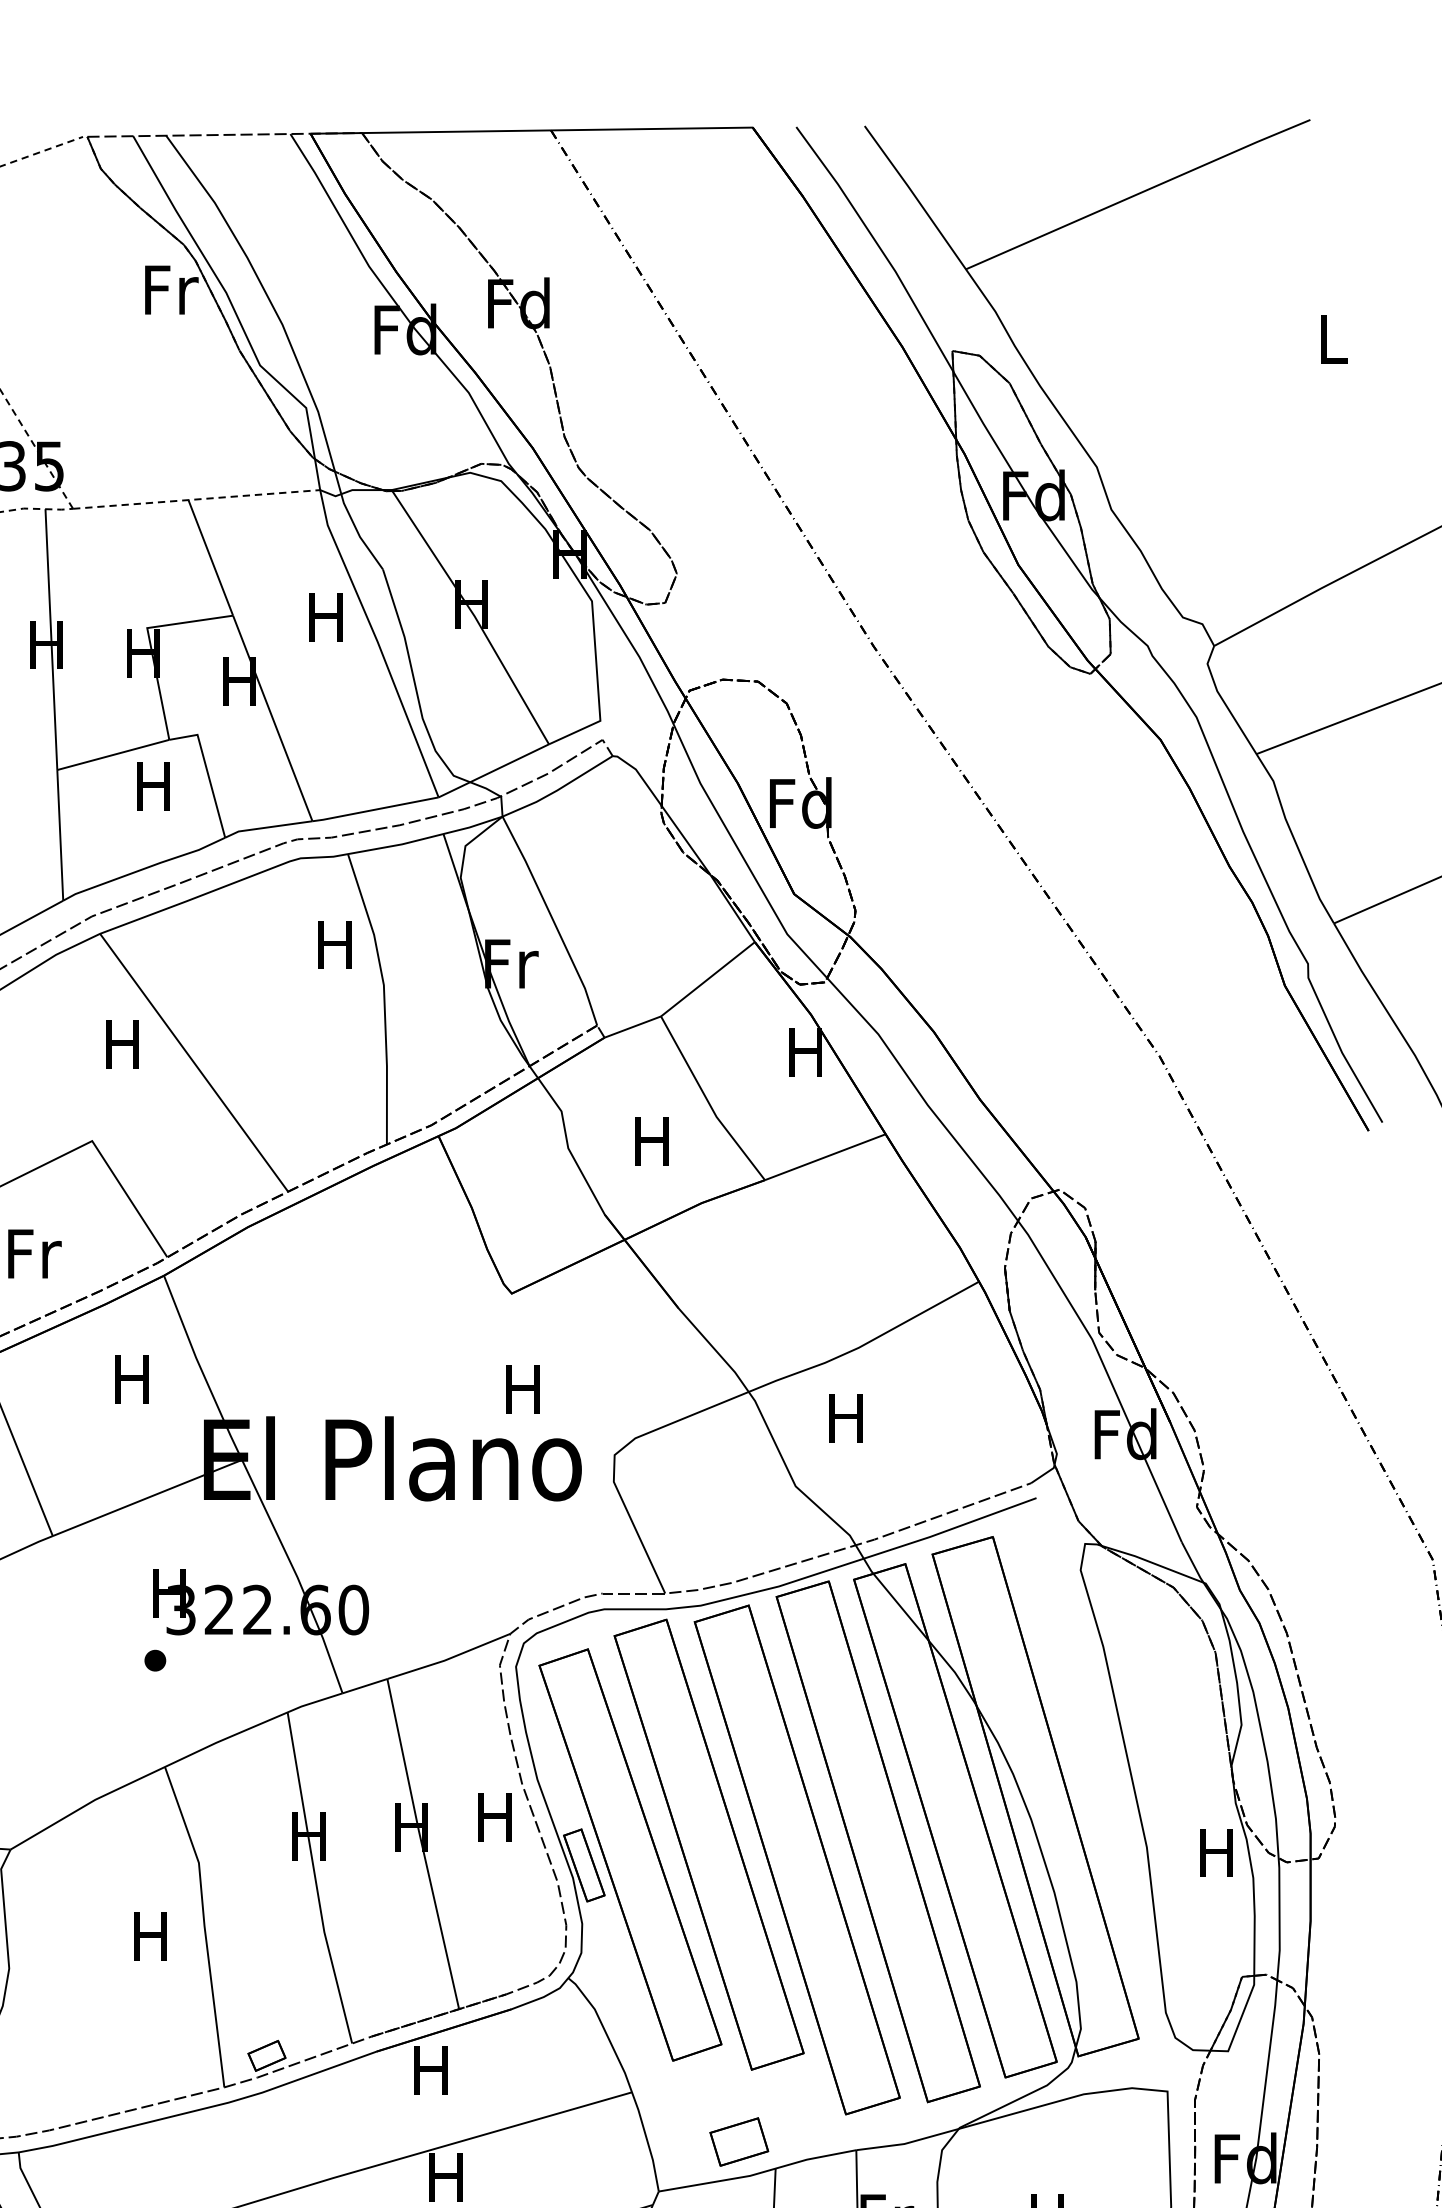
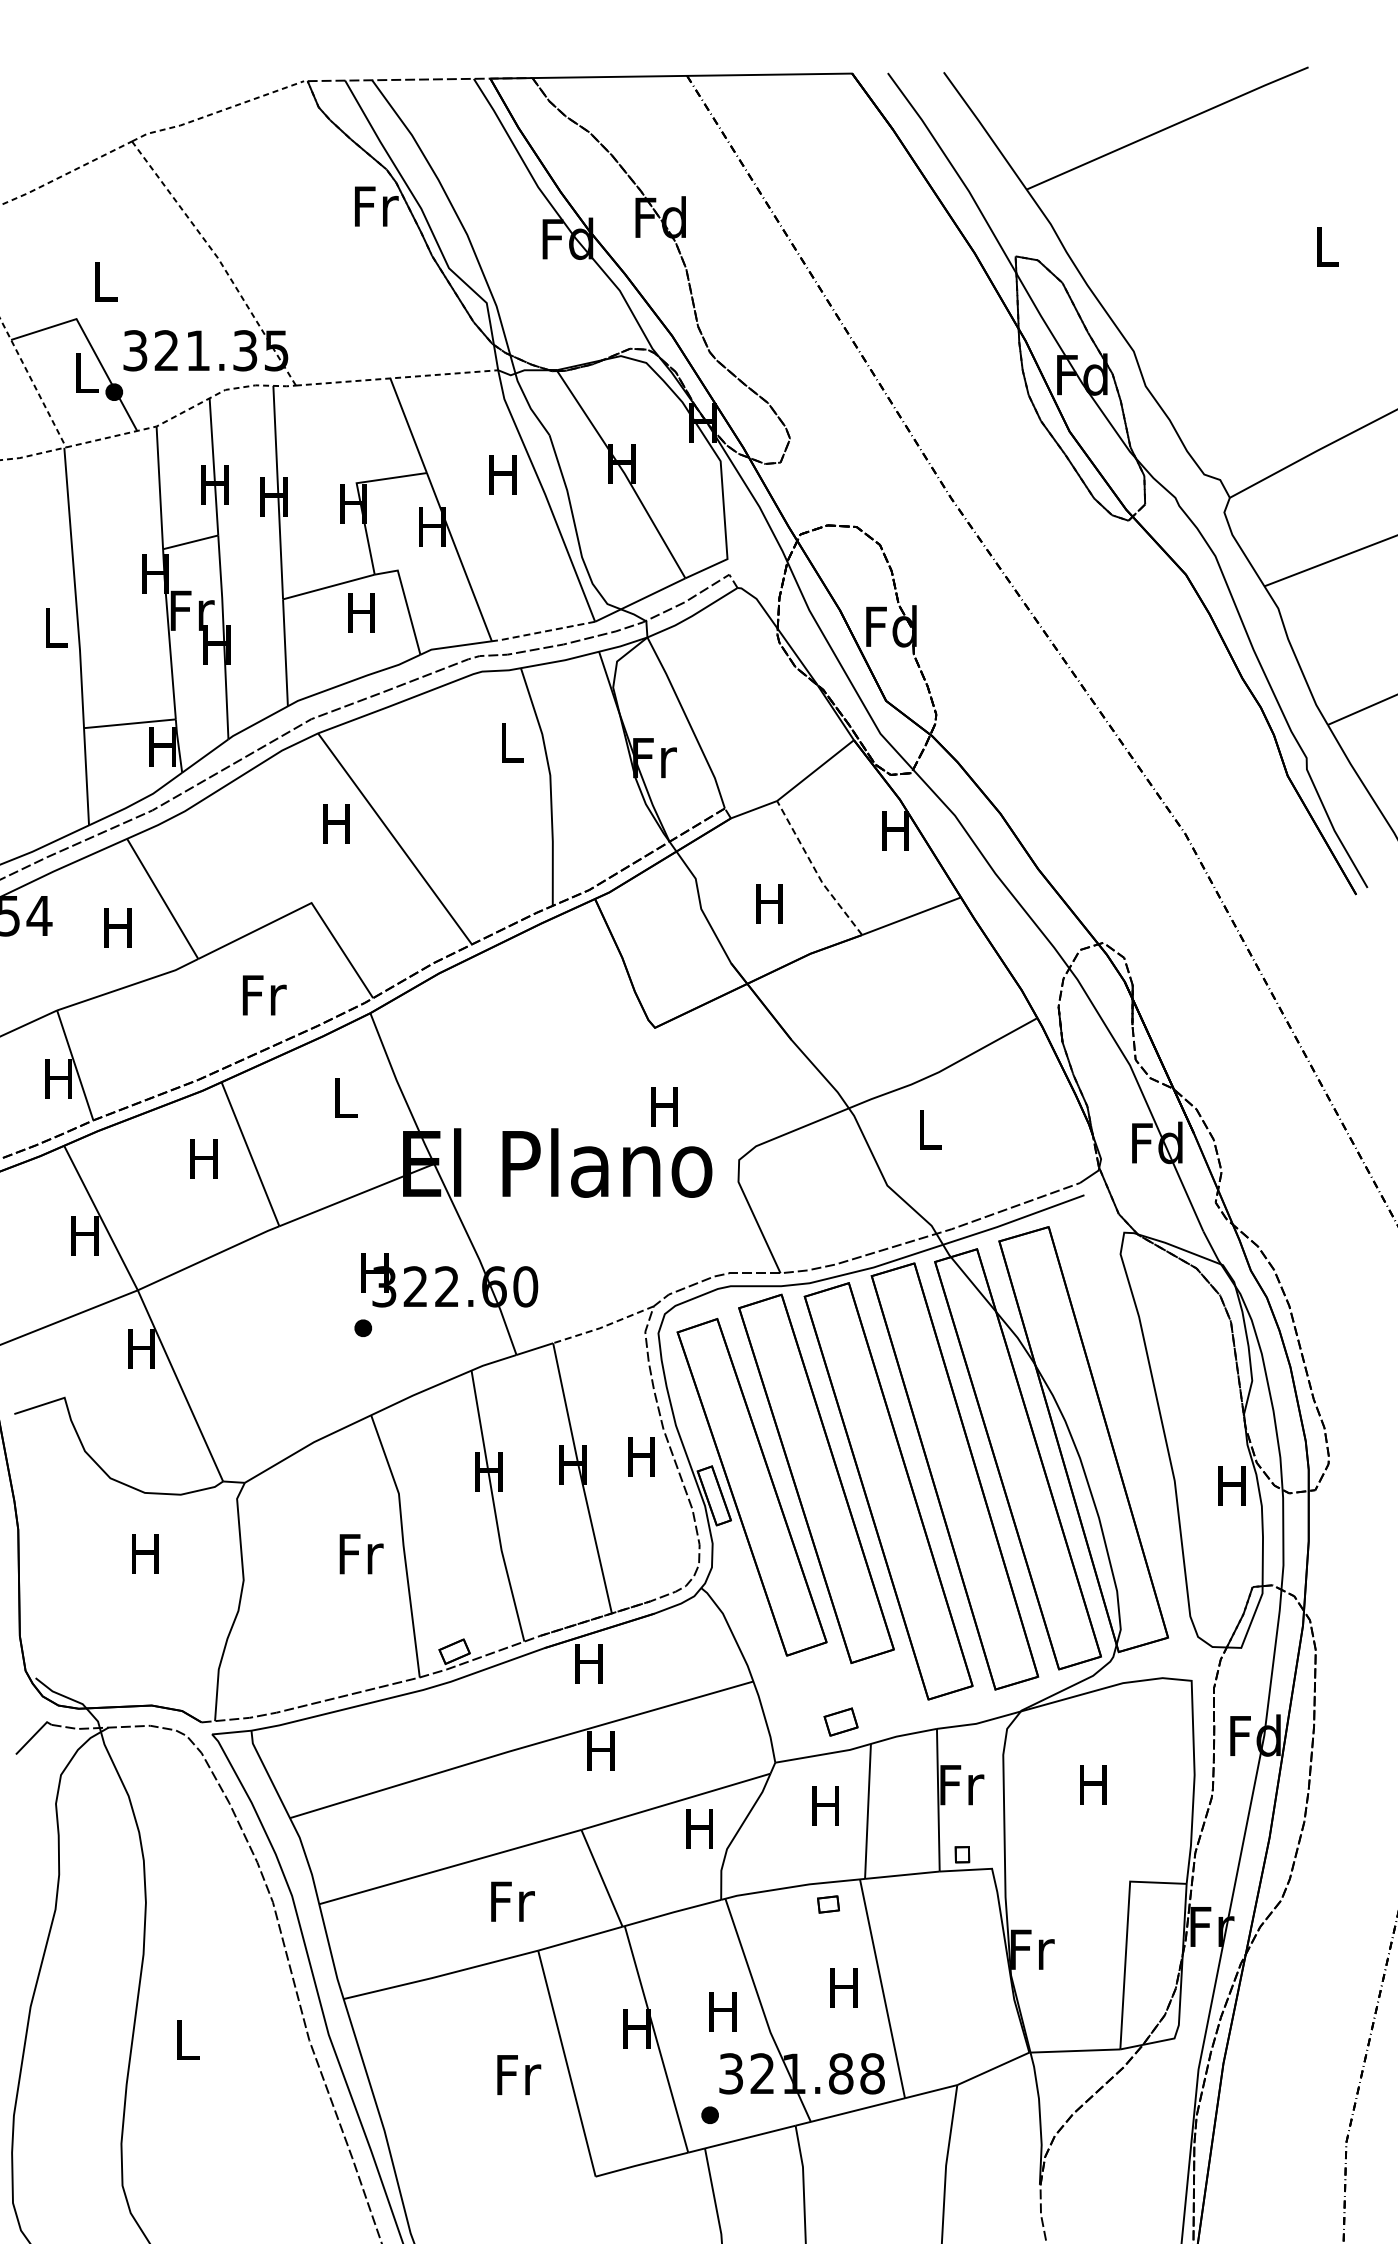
line: (374, 809) -> (542, 631), solid -> dashed
text: (335, 944) -> (510, 742), H -> L
line: (707, 1102) -> (815, 871), solid -> dashed
text: (132, 1378) -> (344, 1097), H -> L
text: (845, 1417) -> (928, 1129), H -> L
line: (448, 1658) -> (603, 1326), solid -> dashed
text: (153, 1937) -> (361, 1554), H -> Fr
part: (738, 2141) -> (840, 1721), size x0.7

